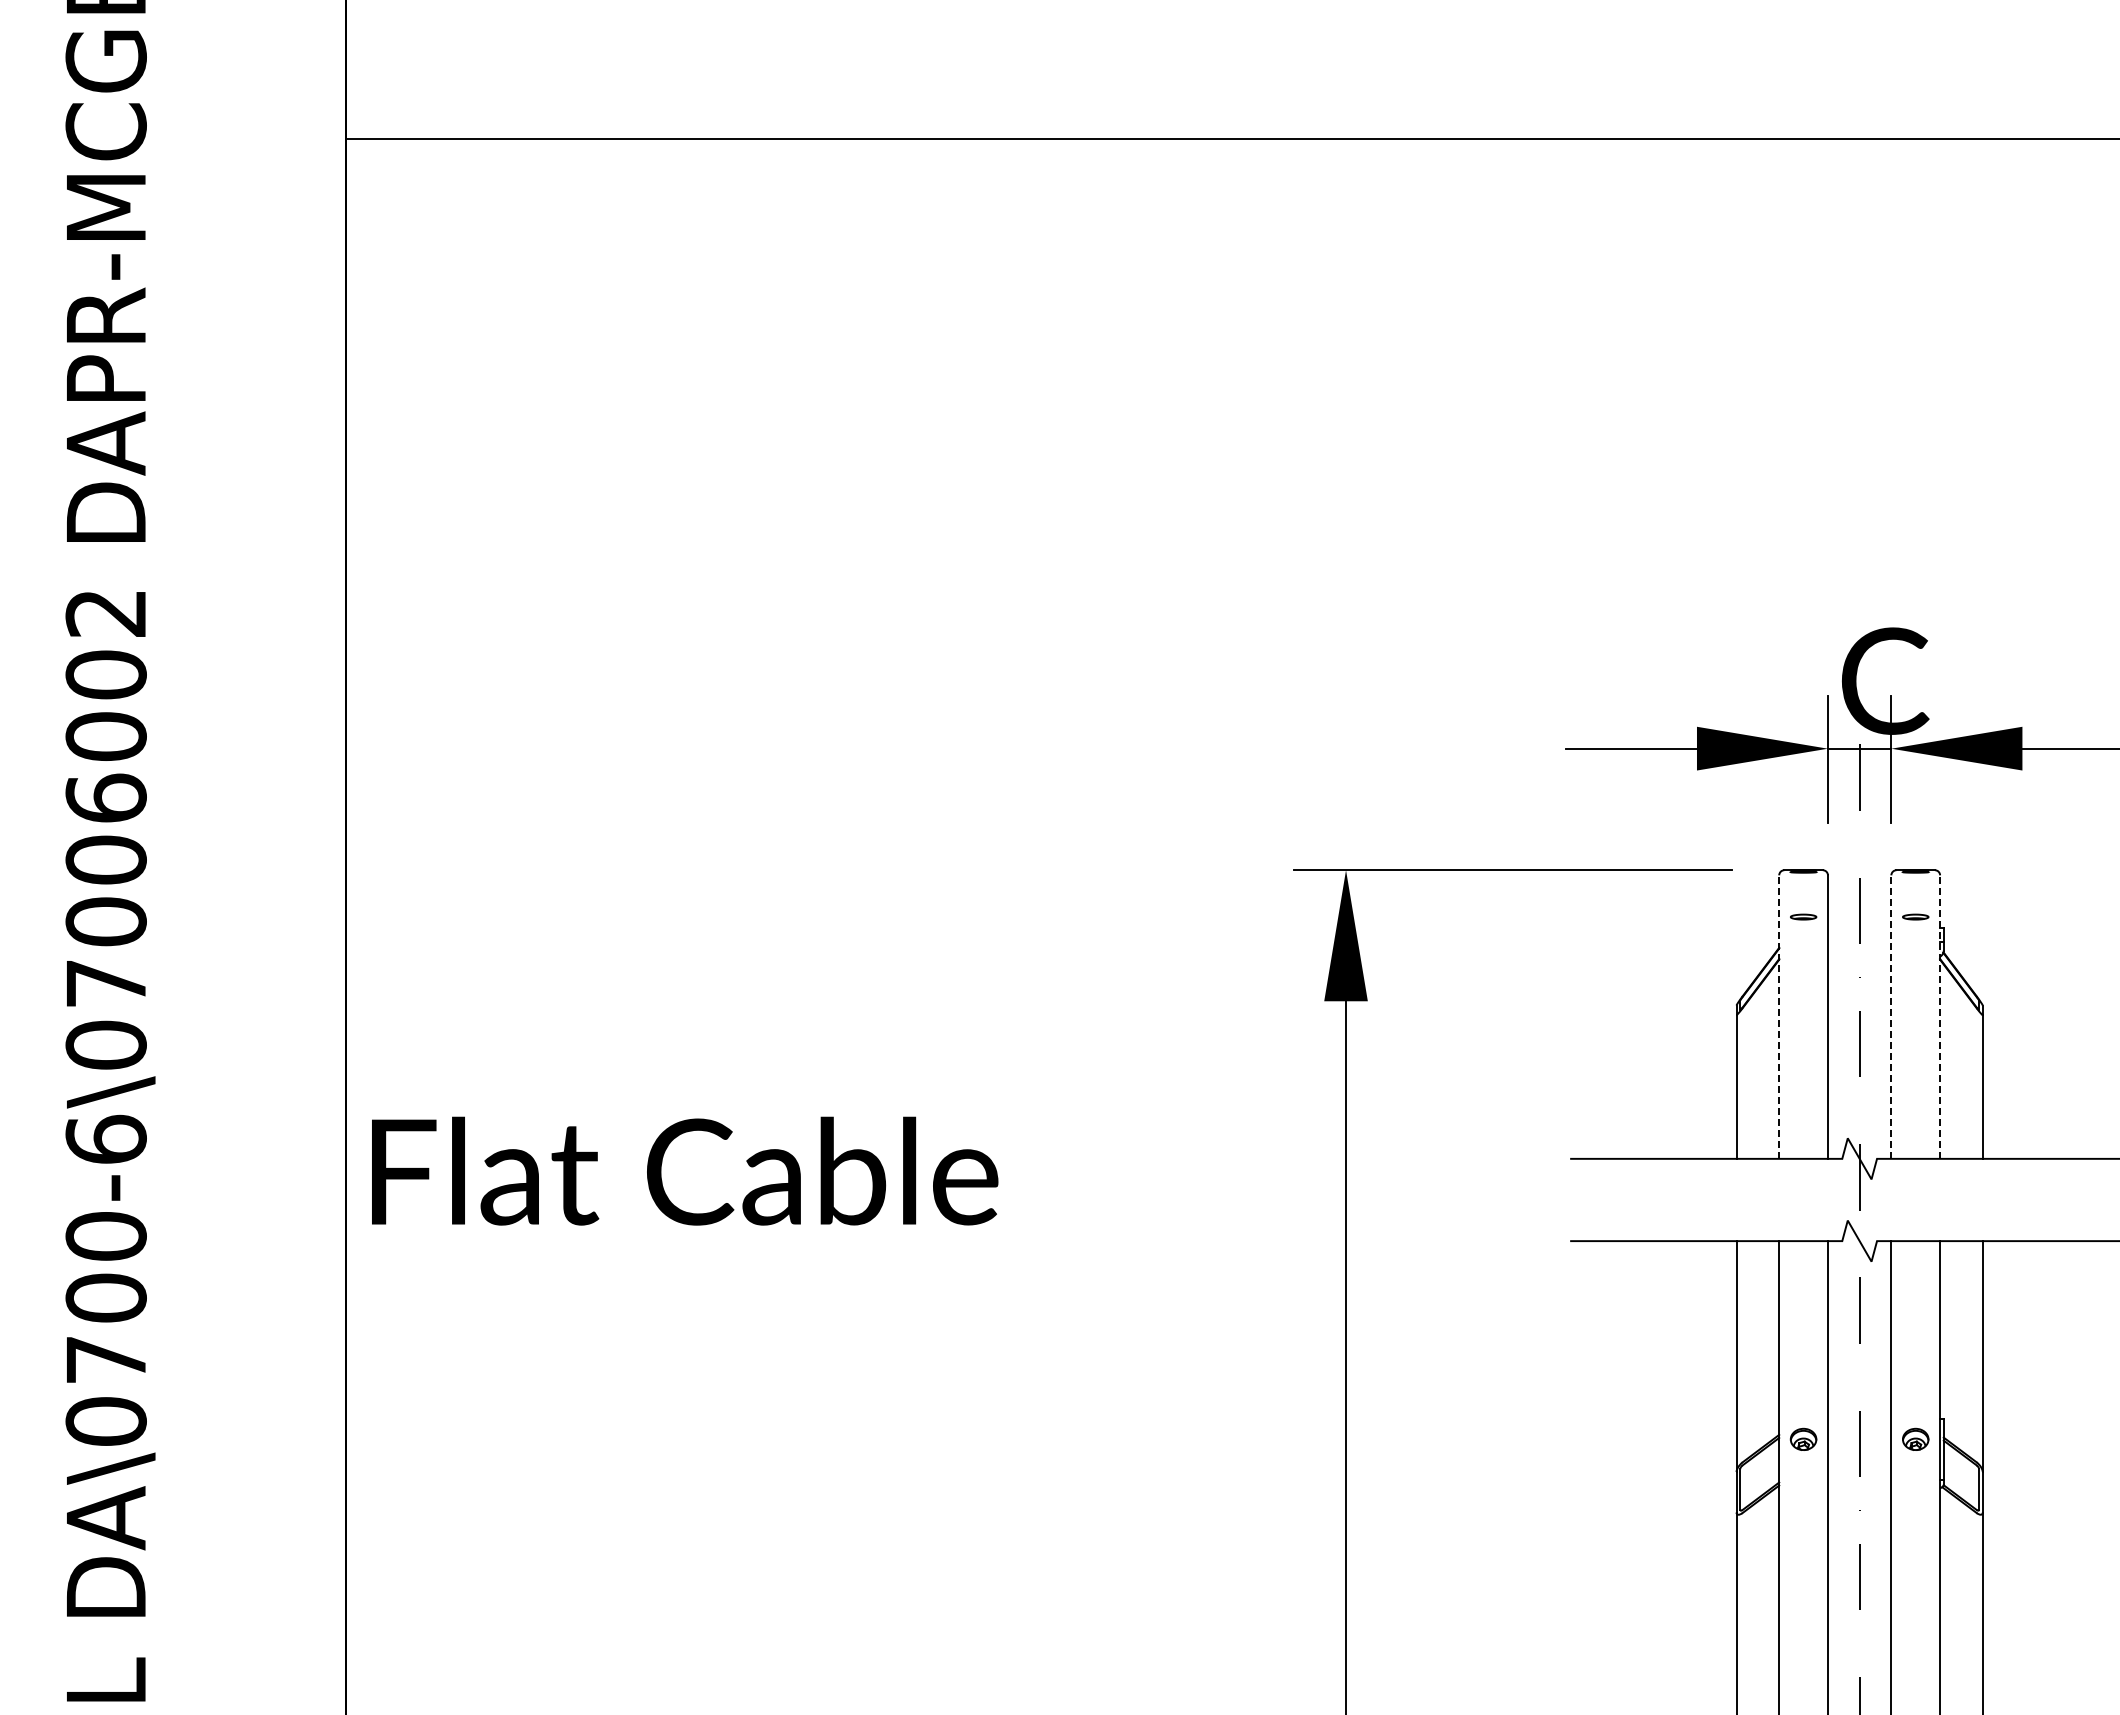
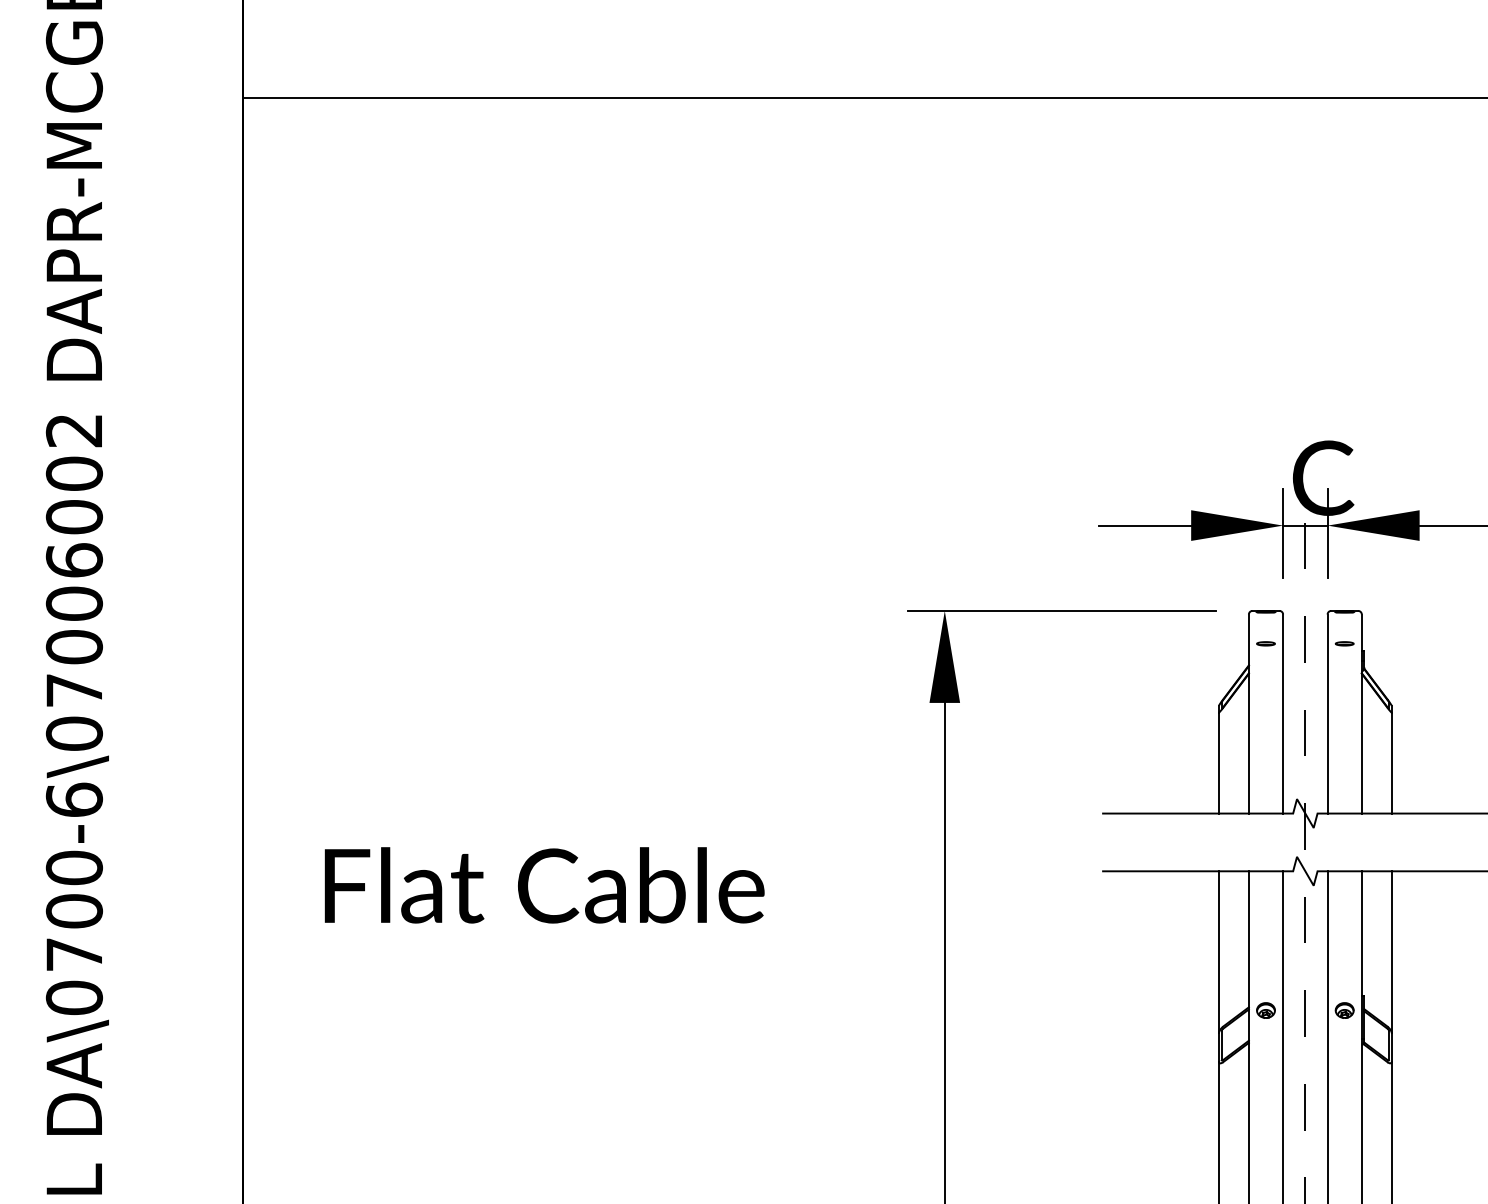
line: (1779, 1017) -> (1249, 714), dashed -> solid
line: (1891, 1017) -> (1327, 714), dashed -> solid
line: (1940, 1017) -> (1362, 714), dashed -> solid
text: (685, 1170) -> (544, 884), moved

